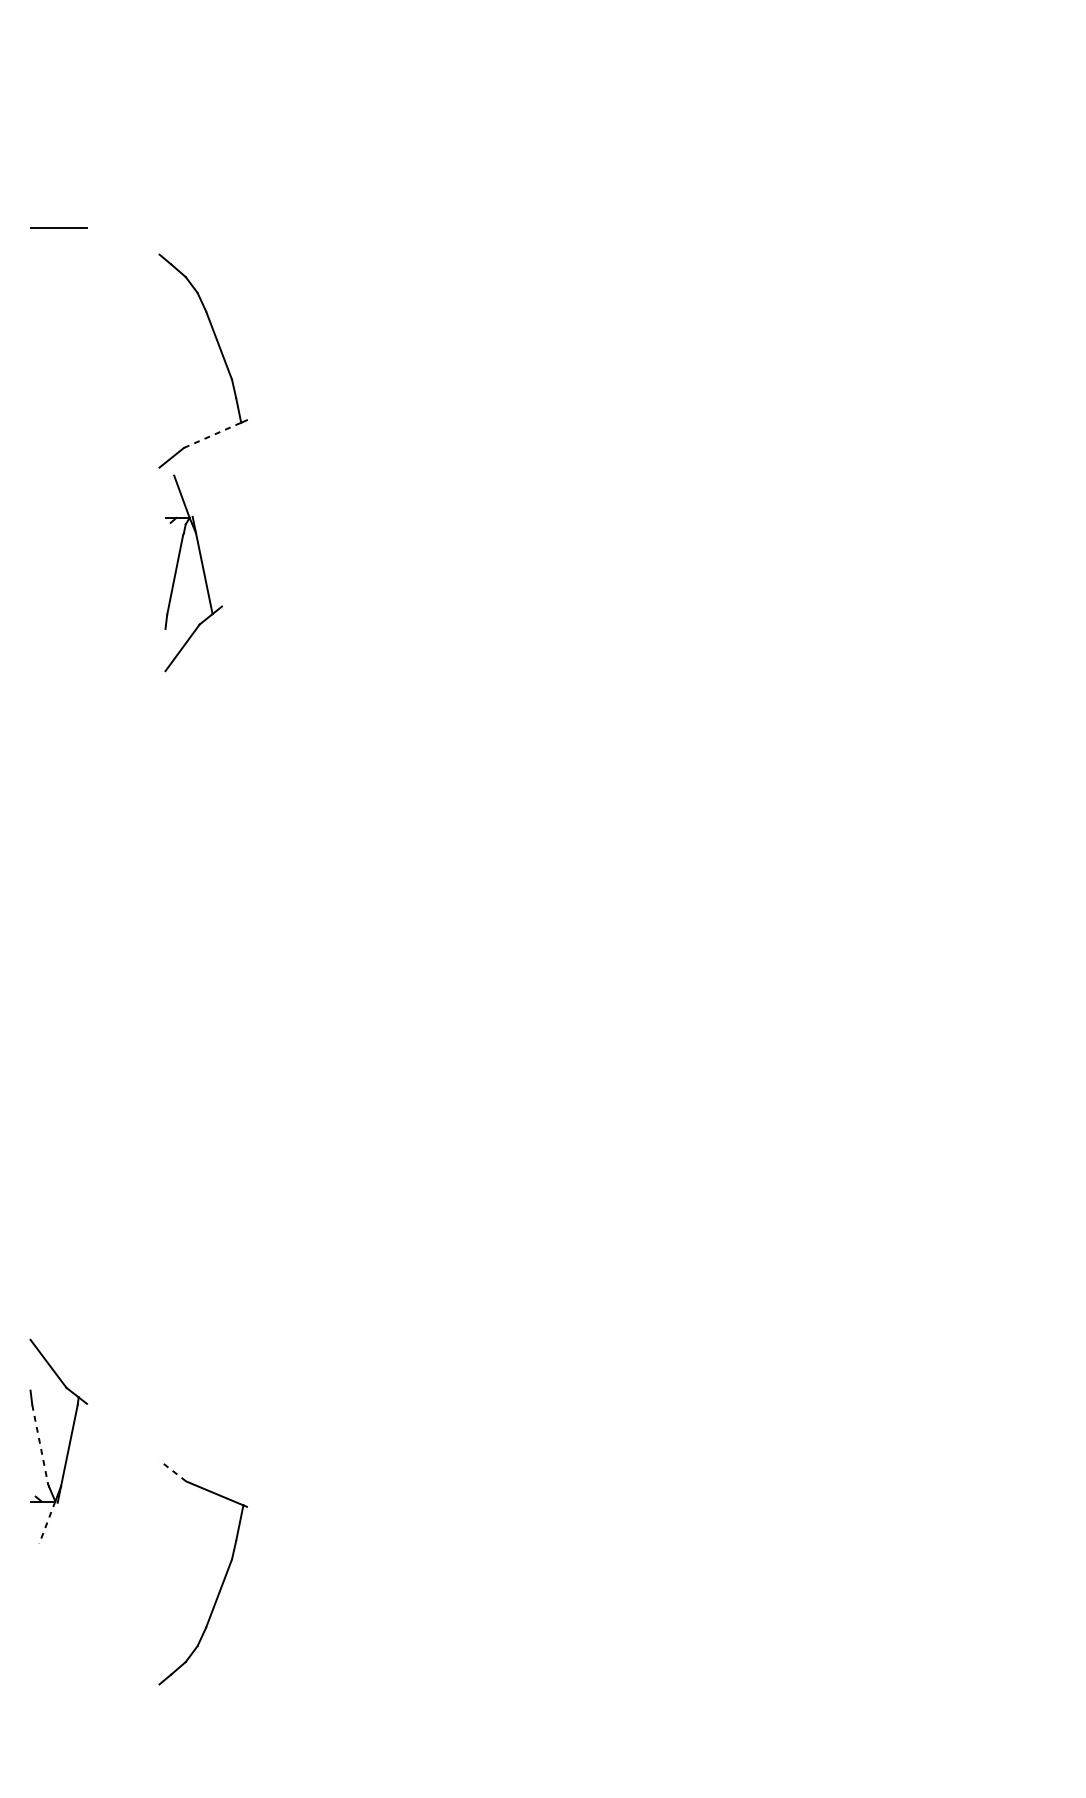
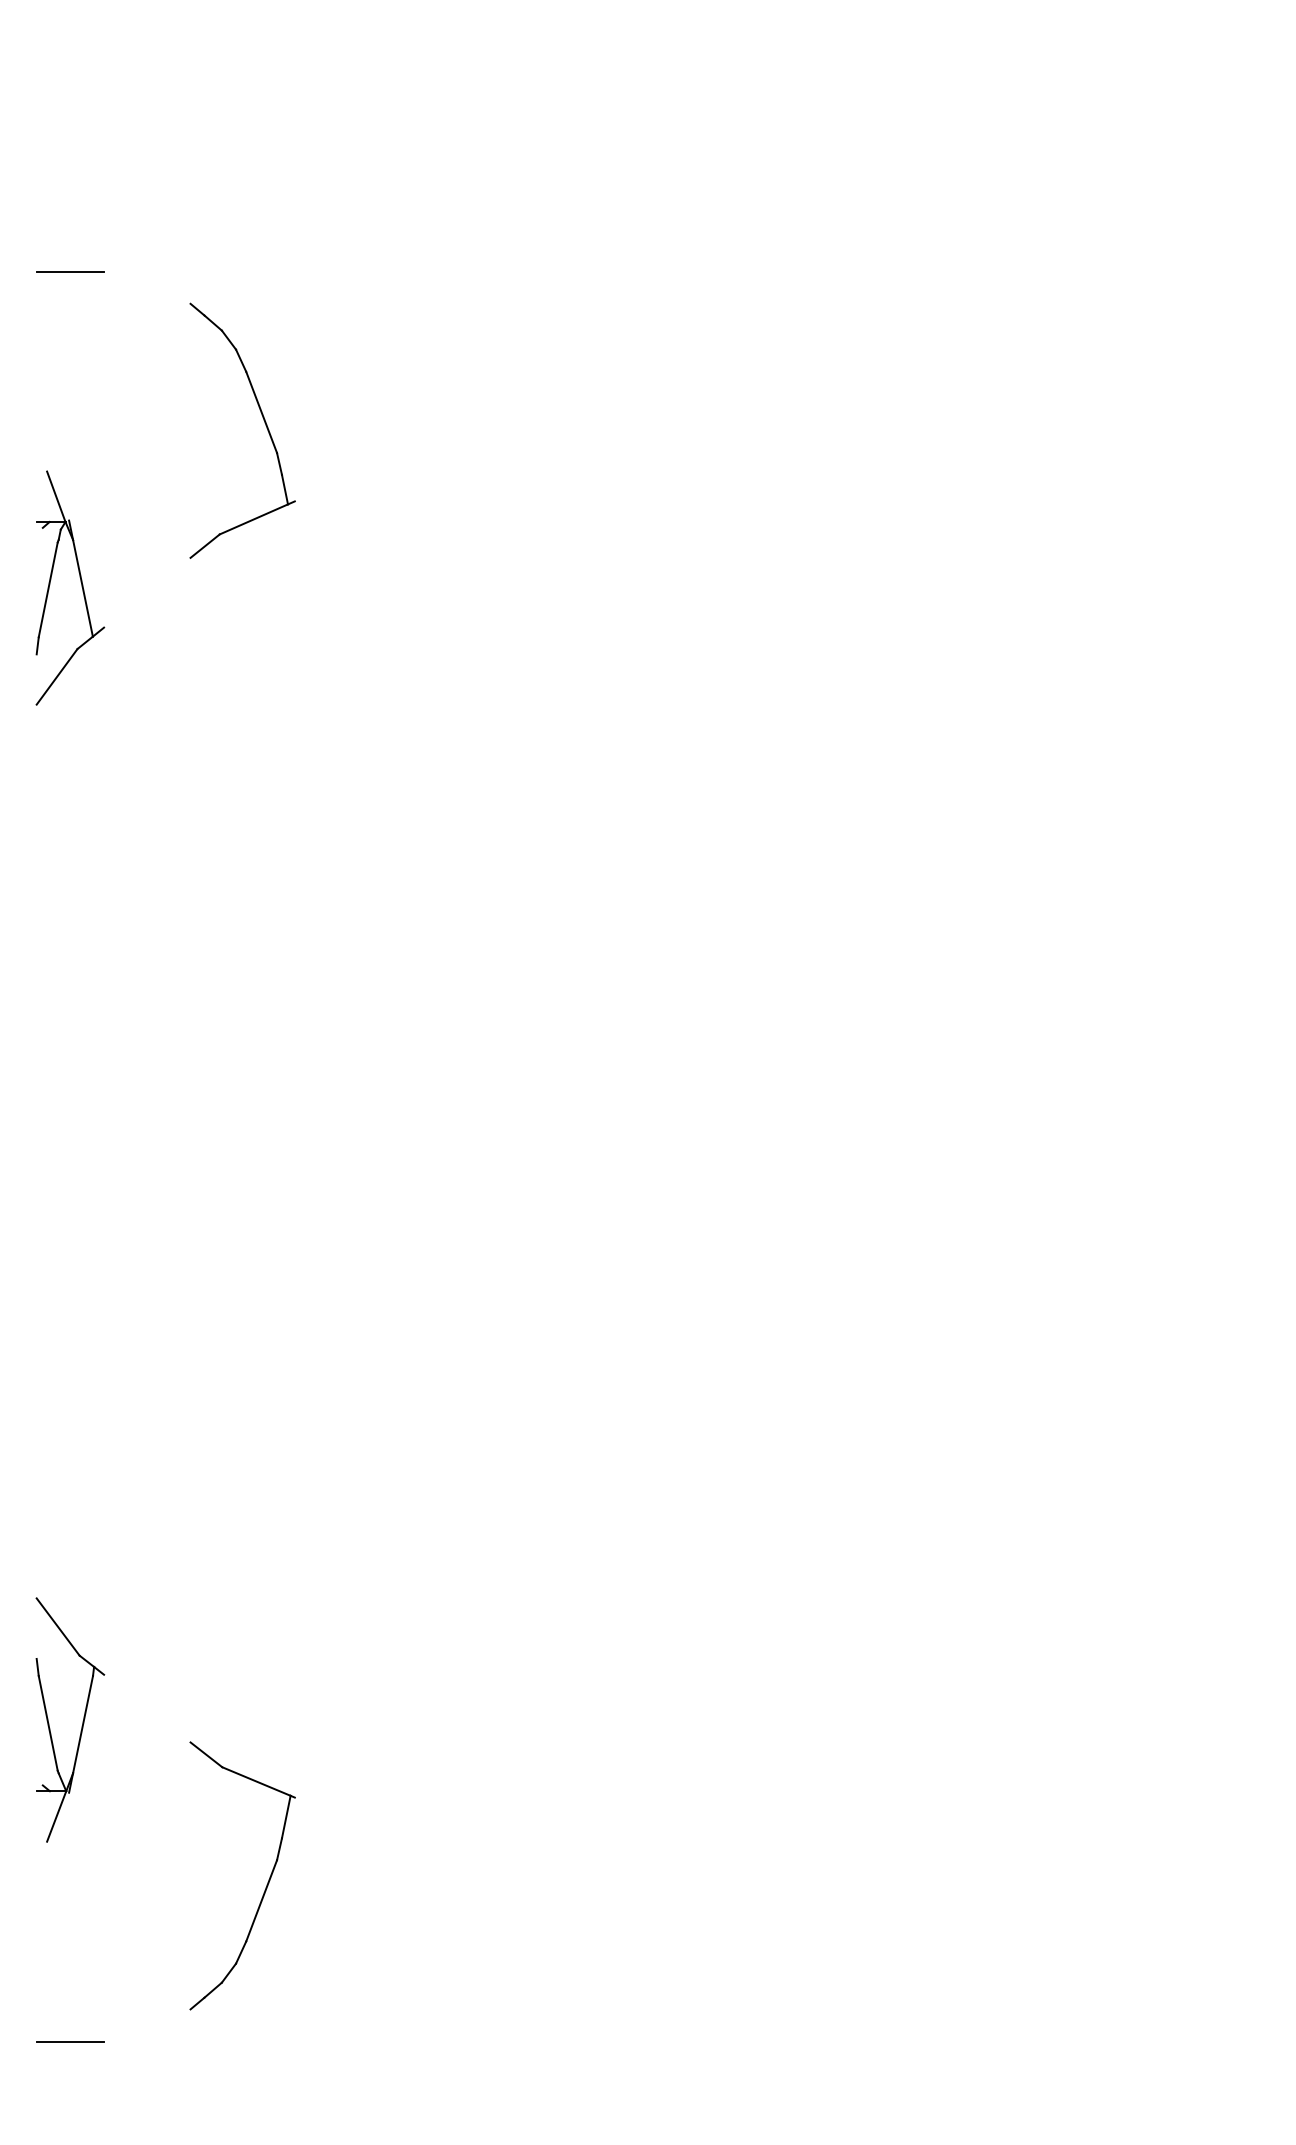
line: (213, 435) -> (254, 519), dashed -> solid
part: (203, 572) -> (81, 587), moved
line: (40, 1444) -> (48, 1723), dashed -> solid
line: (172, 1470) -> (206, 1754), dashed -> solid
line: (47, 1522) -> (56, 1816), dashed -> solid
line: (58, 1711) -> (70, 2041), added

